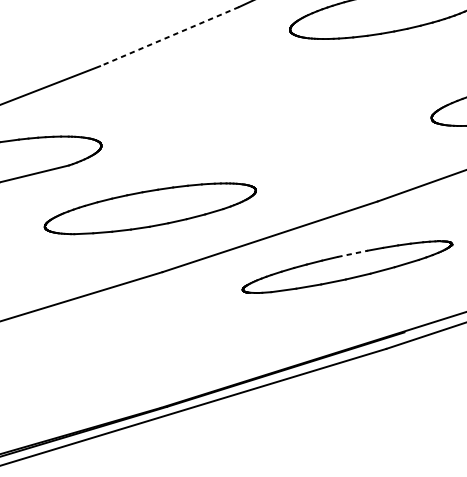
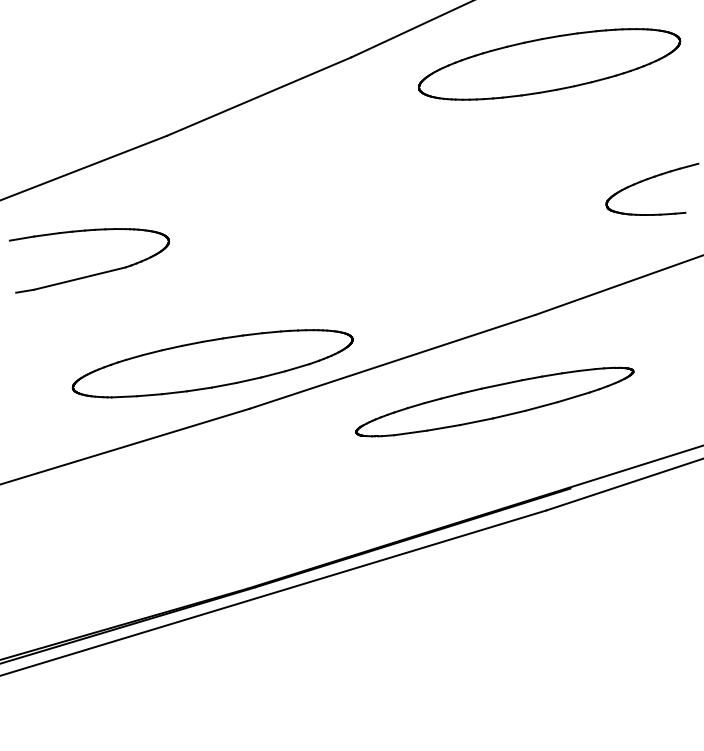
line: (169, 36) -> (258, 96), dashed -> solid
part: (150, 208) -> (212, 363), moved
line: (352, 253) -> (501, 384), dashed -> solid

